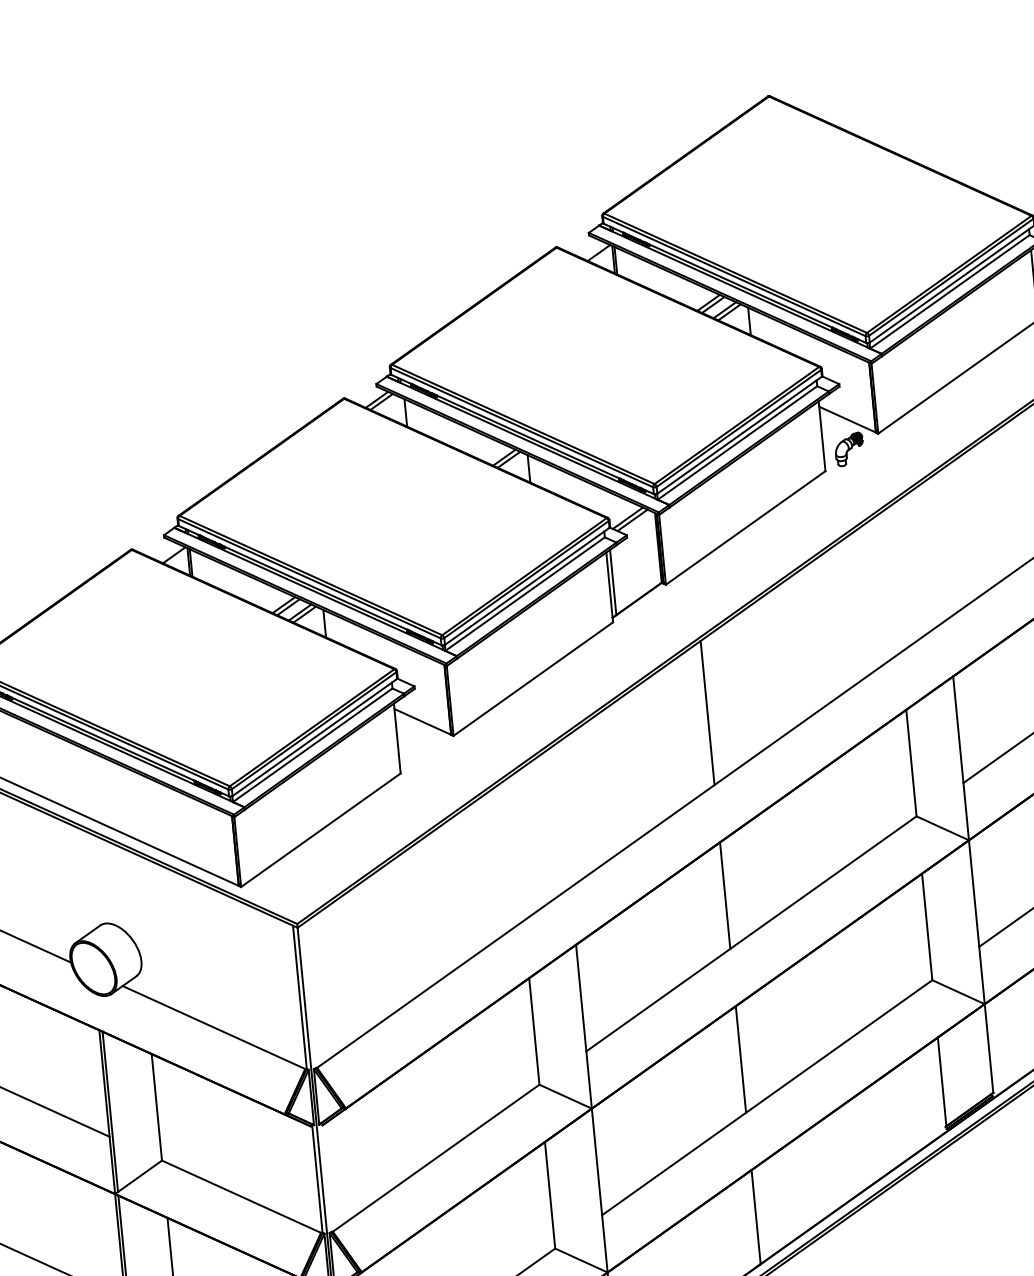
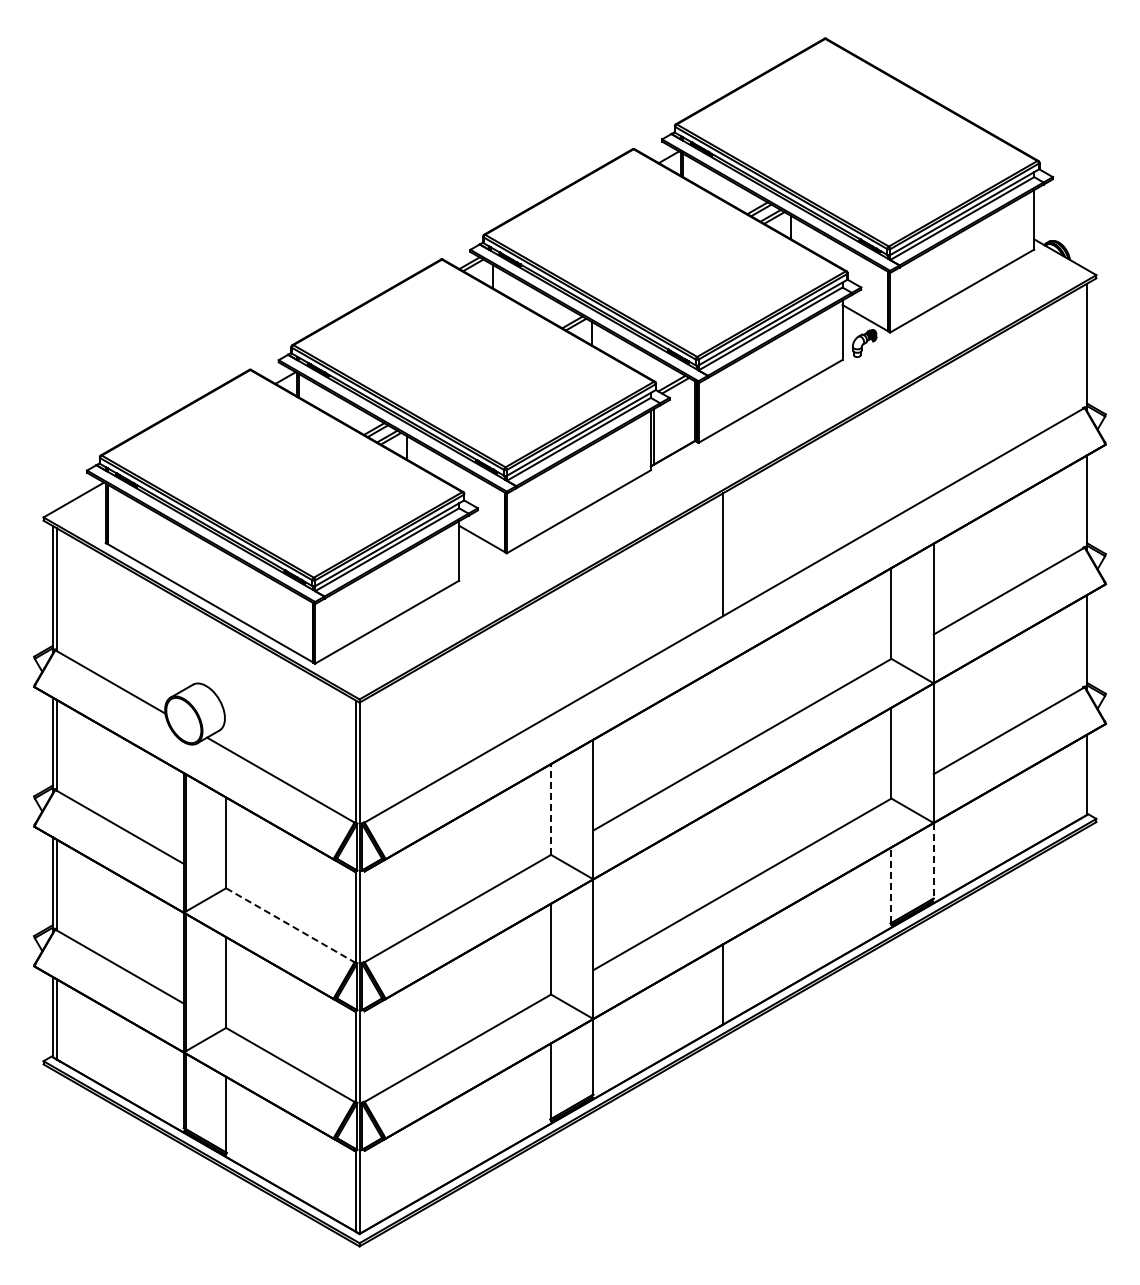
line: (725, 894) -> (723, 709), removed
line: (534, 1031) -> (551, 809), solid -> dashed
line: (988, 1048) -> (933, 860), solid -> dashed
line: (741, 1058) -> (723, 849), removed
line: (942, 1082) -> (891, 885), solid -> dashed
line: (241, 1196) -> (290, 925), solid -> dashed

